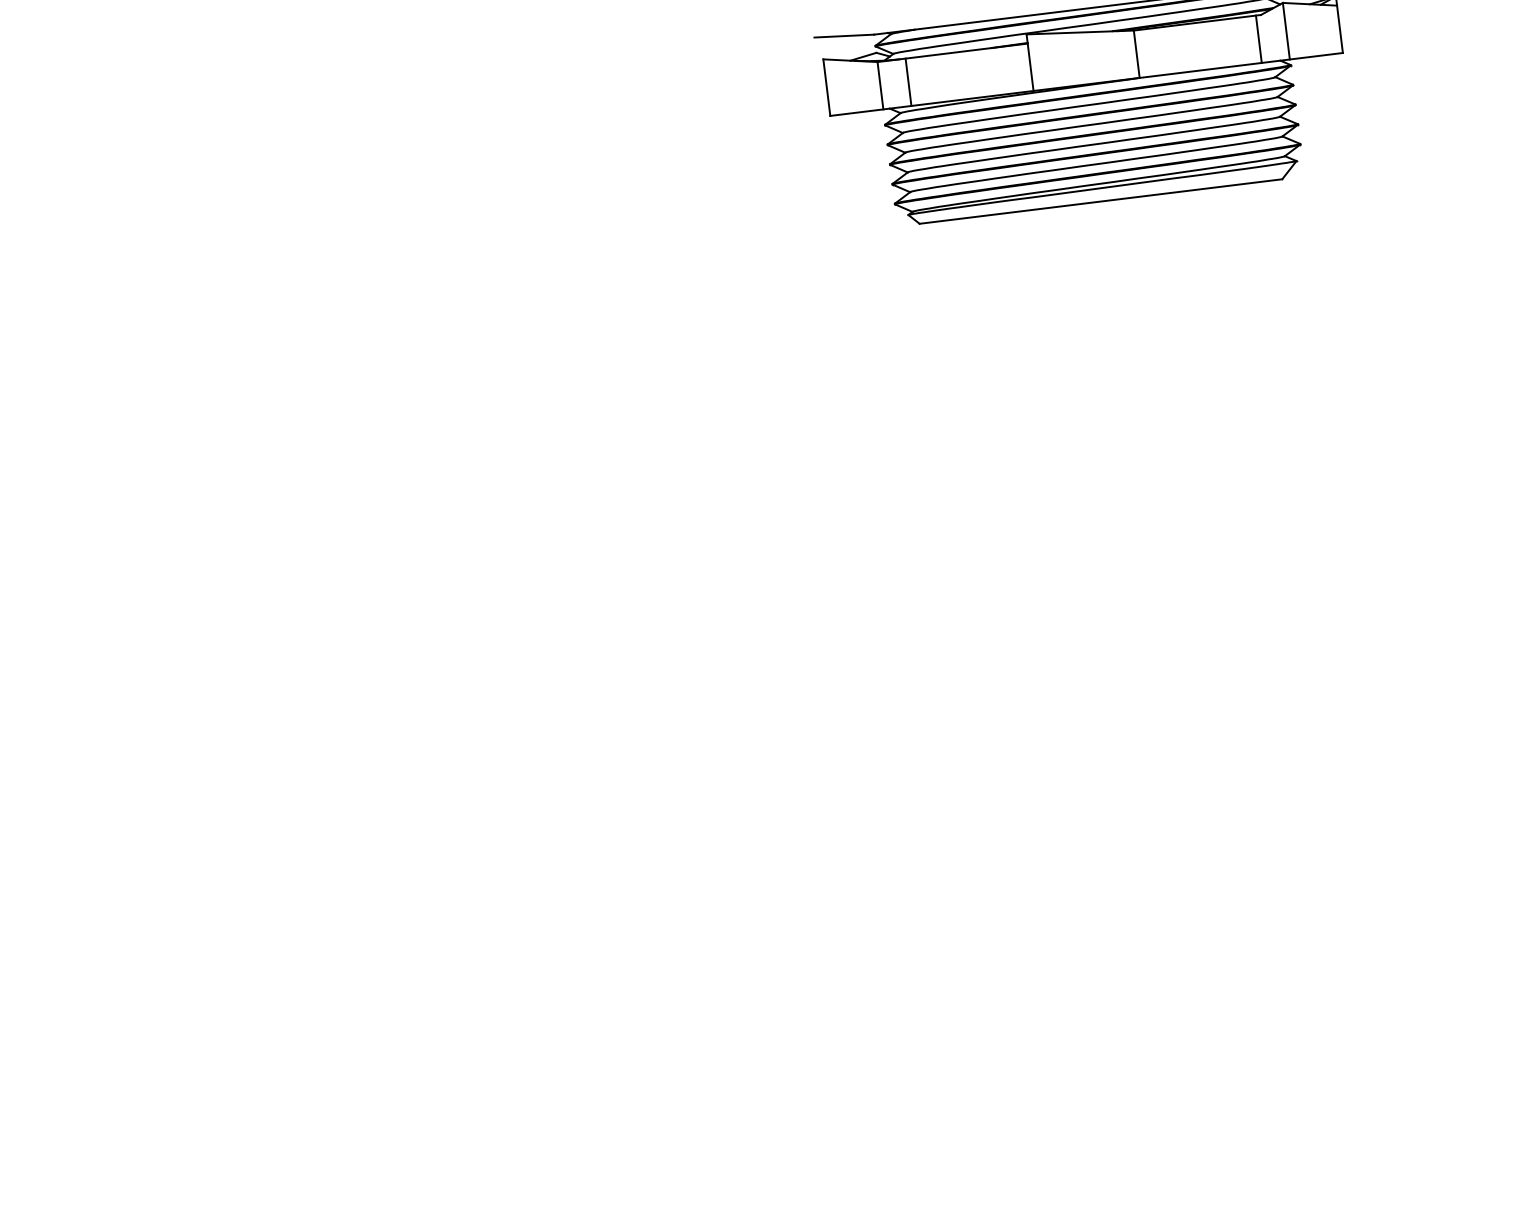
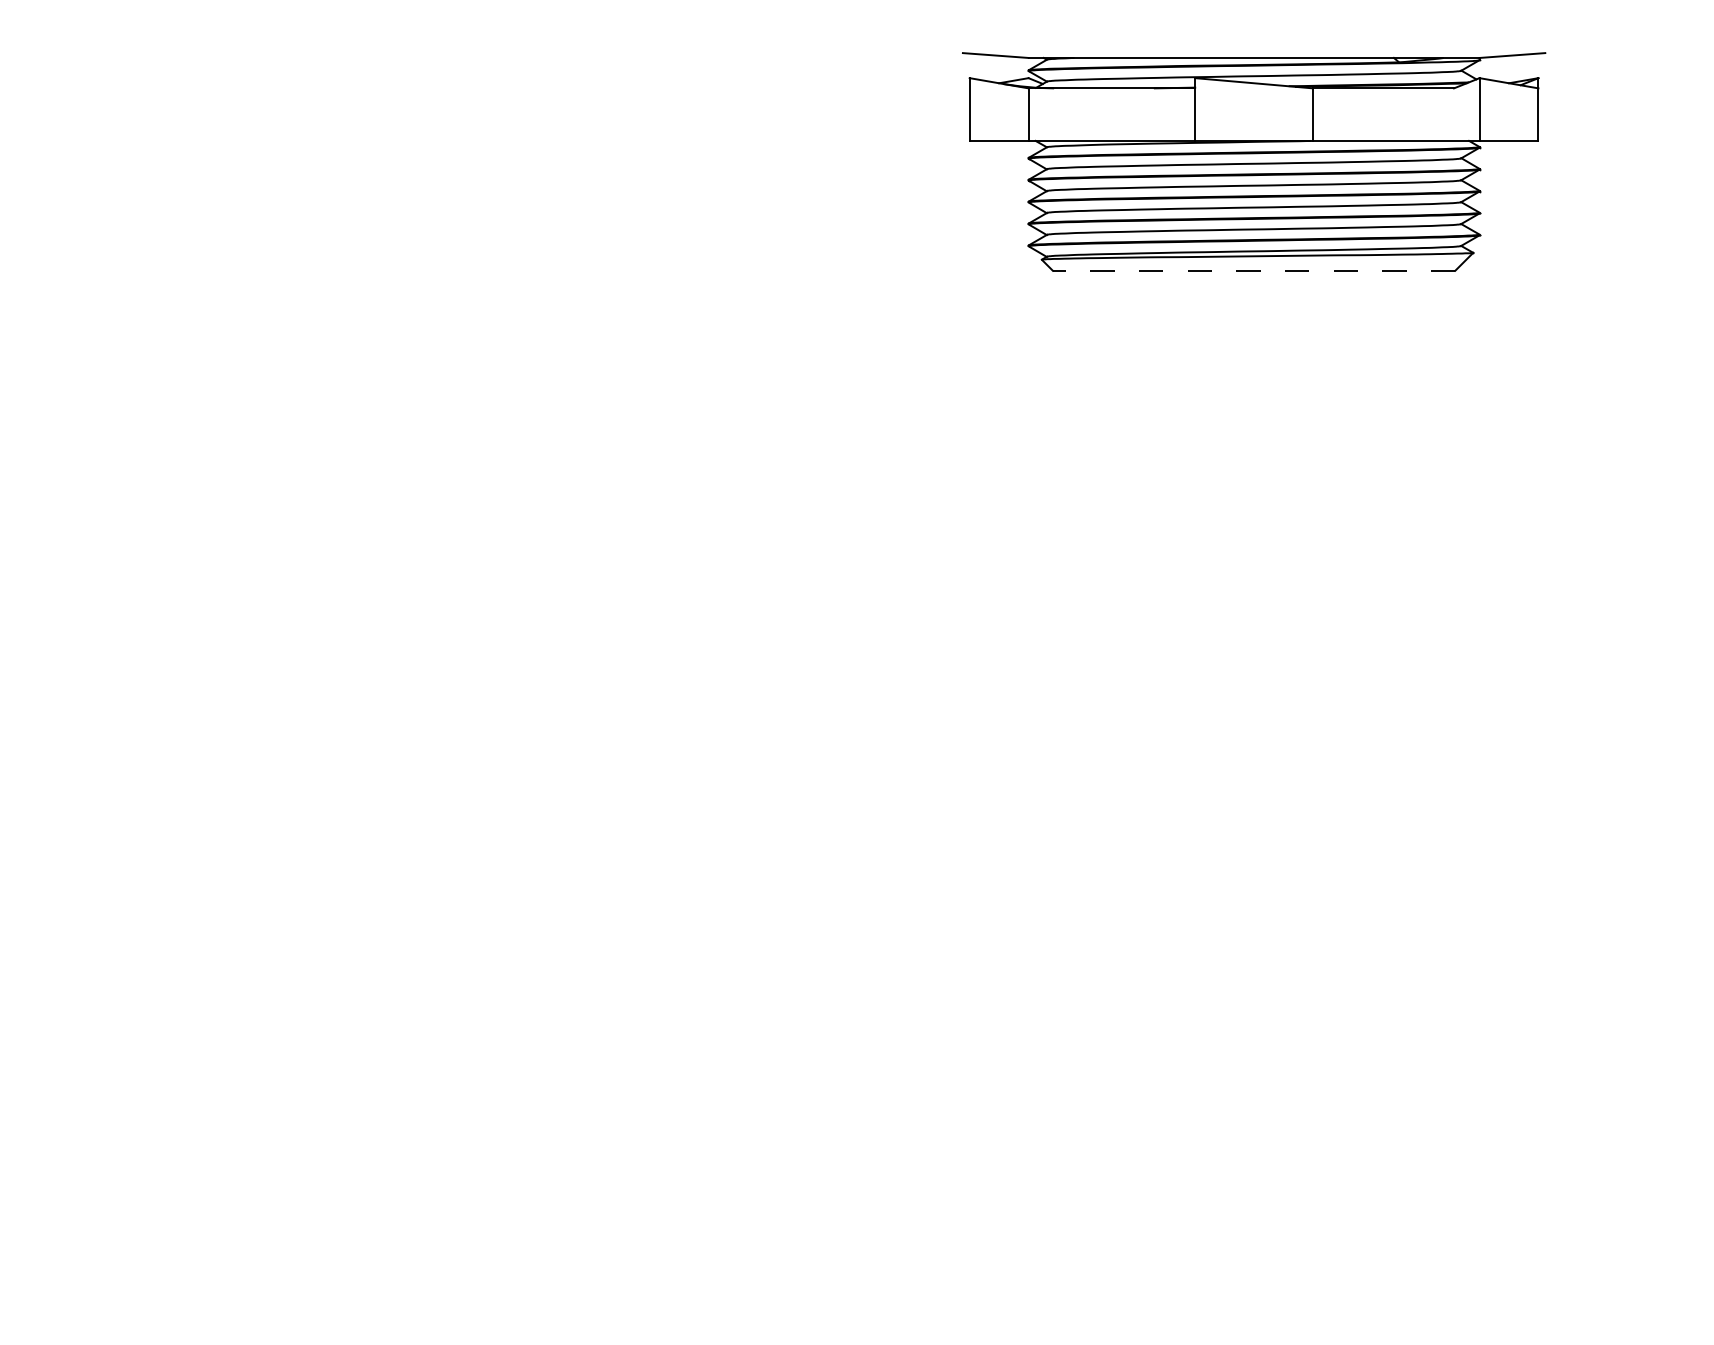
line: (1258, 39) -> (1448, 114), removed
line: (908, 82) -> (1059, 114), removed
line: (1100, 201) -> (1253, 270), solid -> dashed

